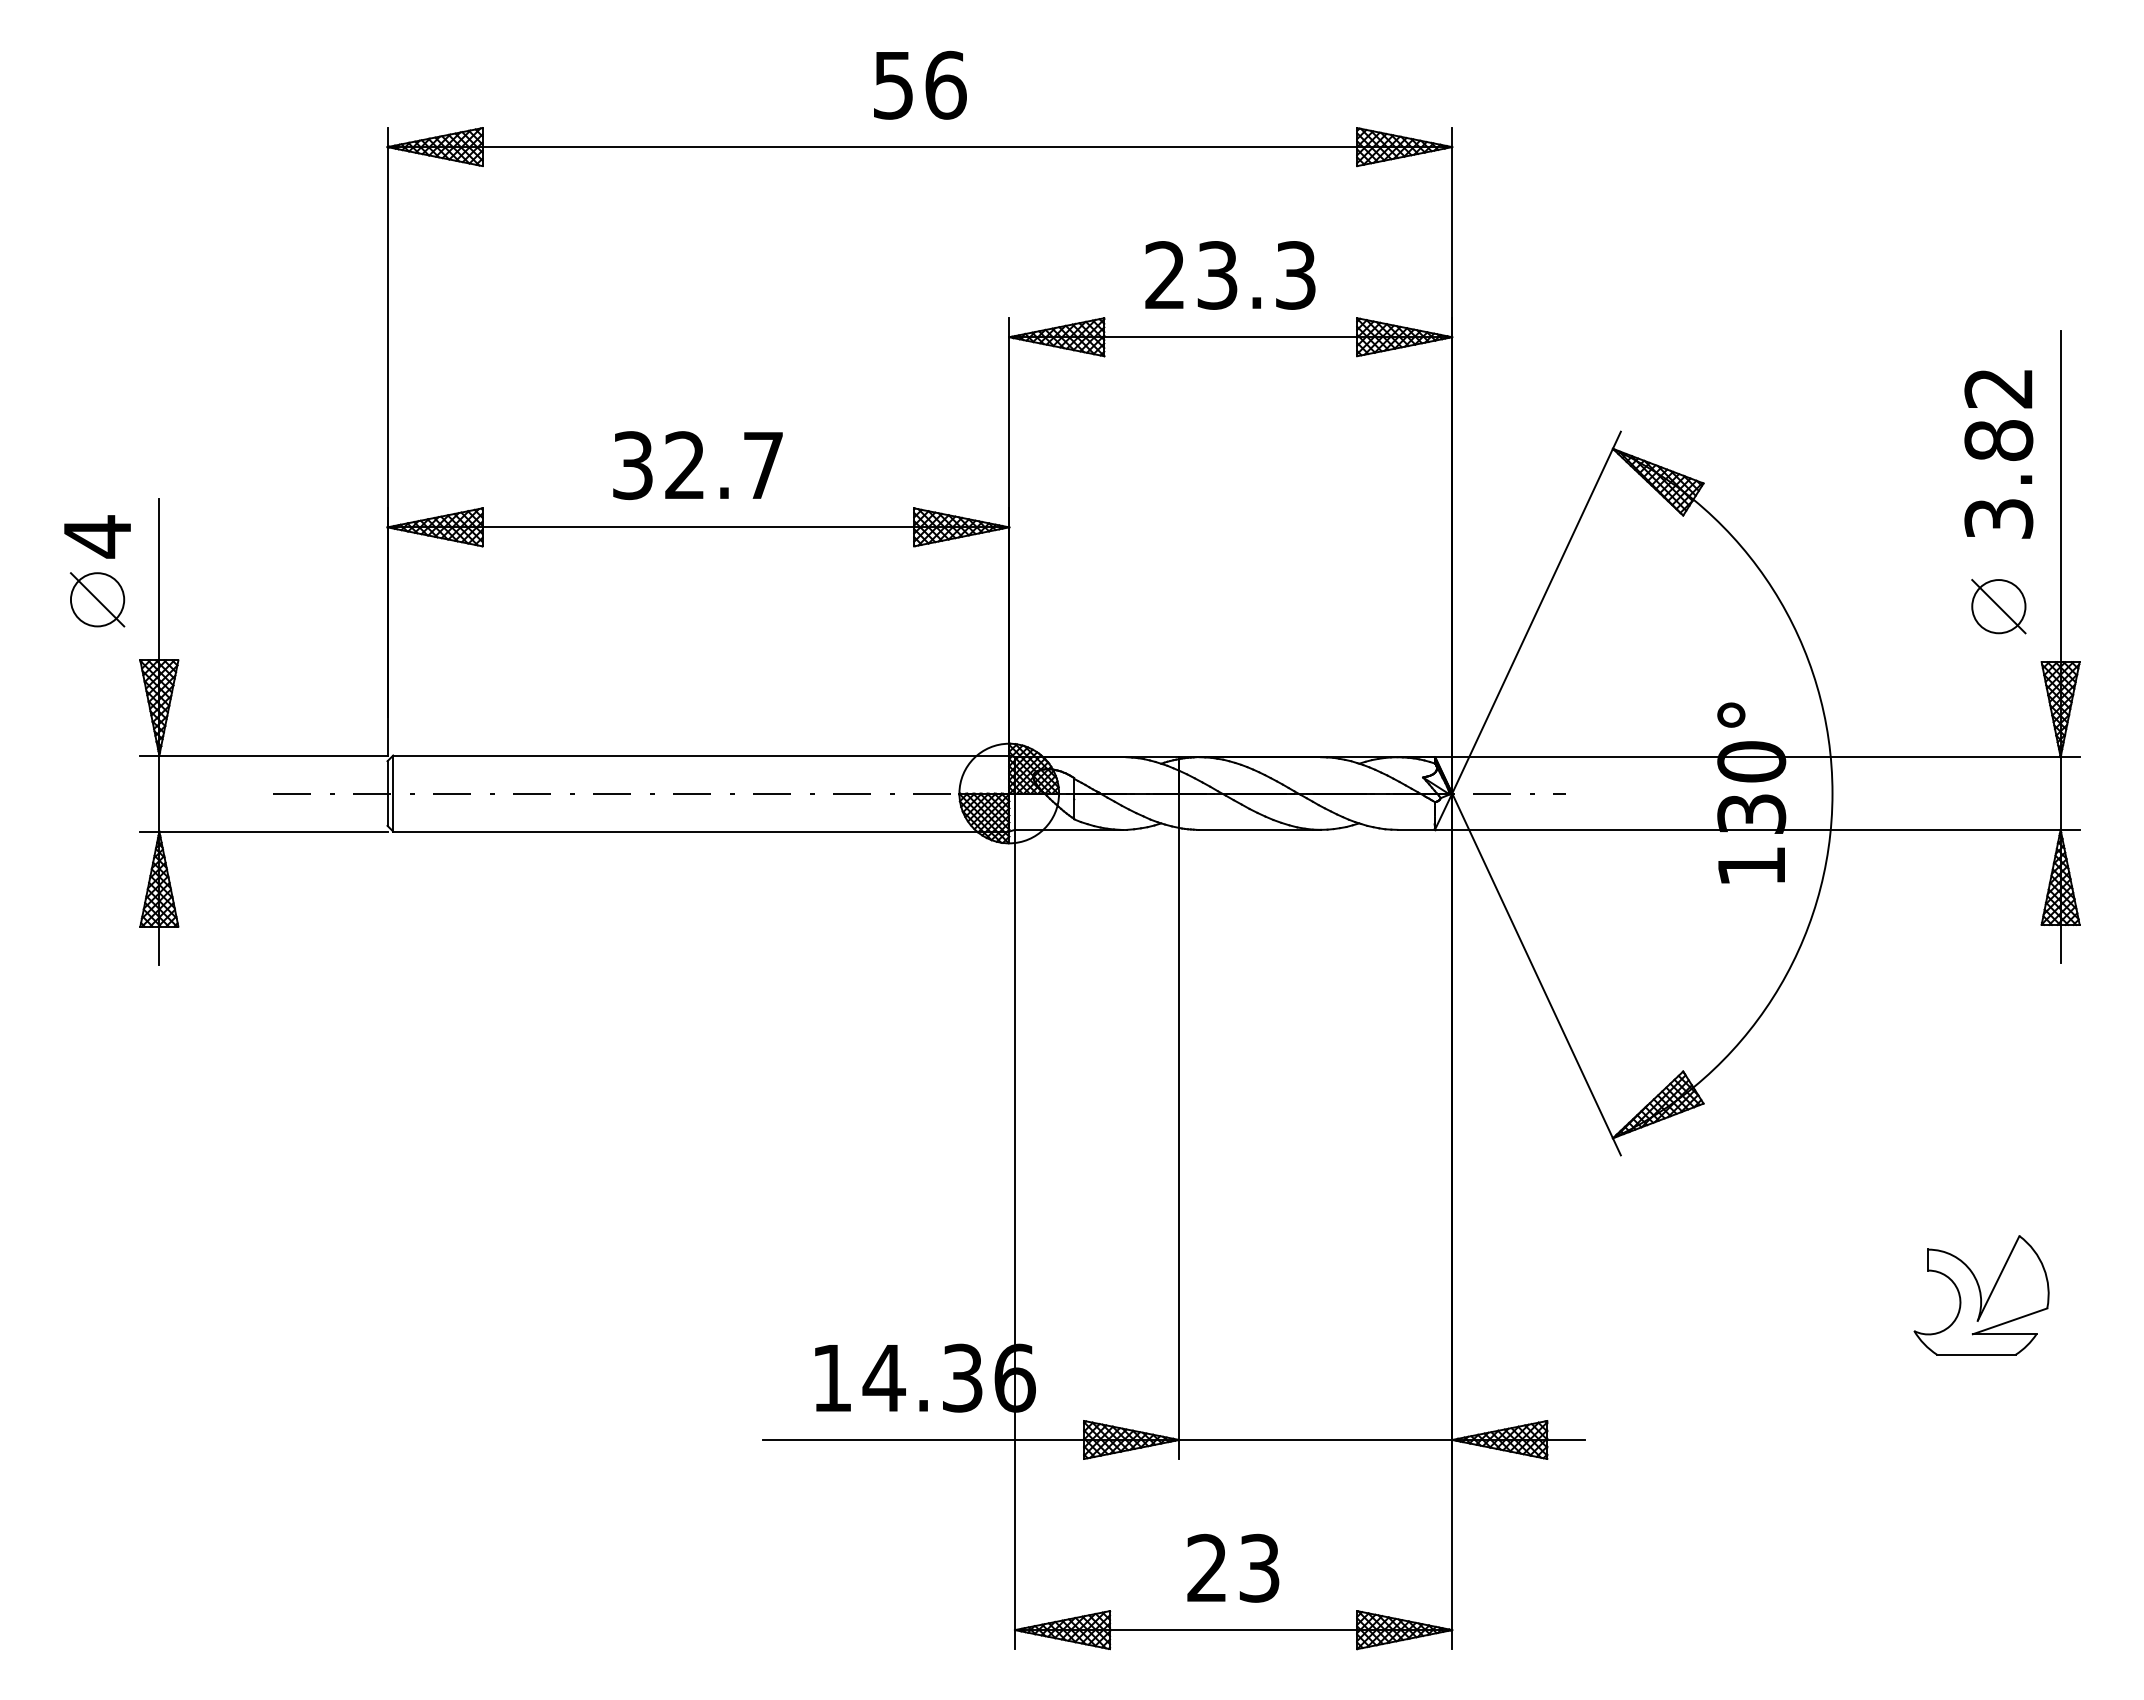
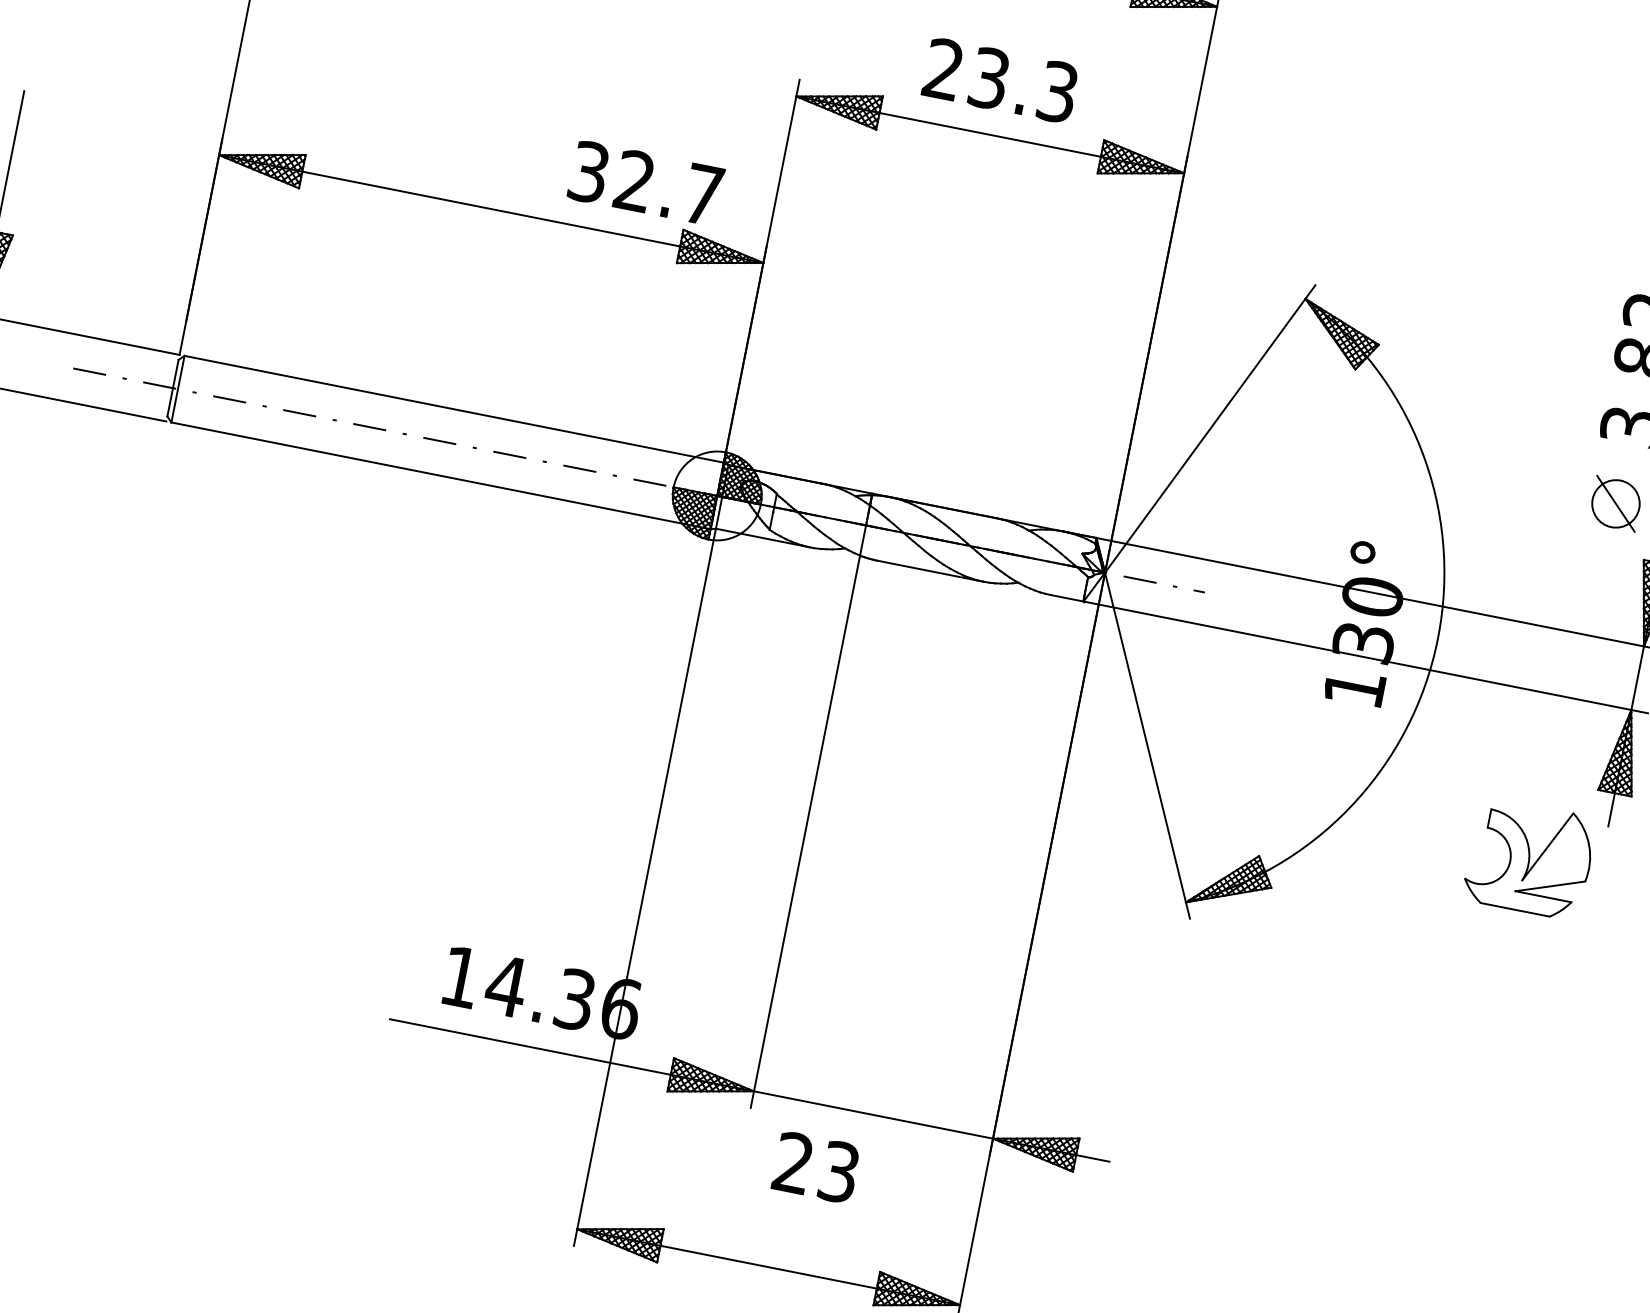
text: (697, 465) -> (645, 183), moved
part: (1981, 1295) -> (1529, 858), moved
text: (1233, 1567) -> (816, 1166), moved

